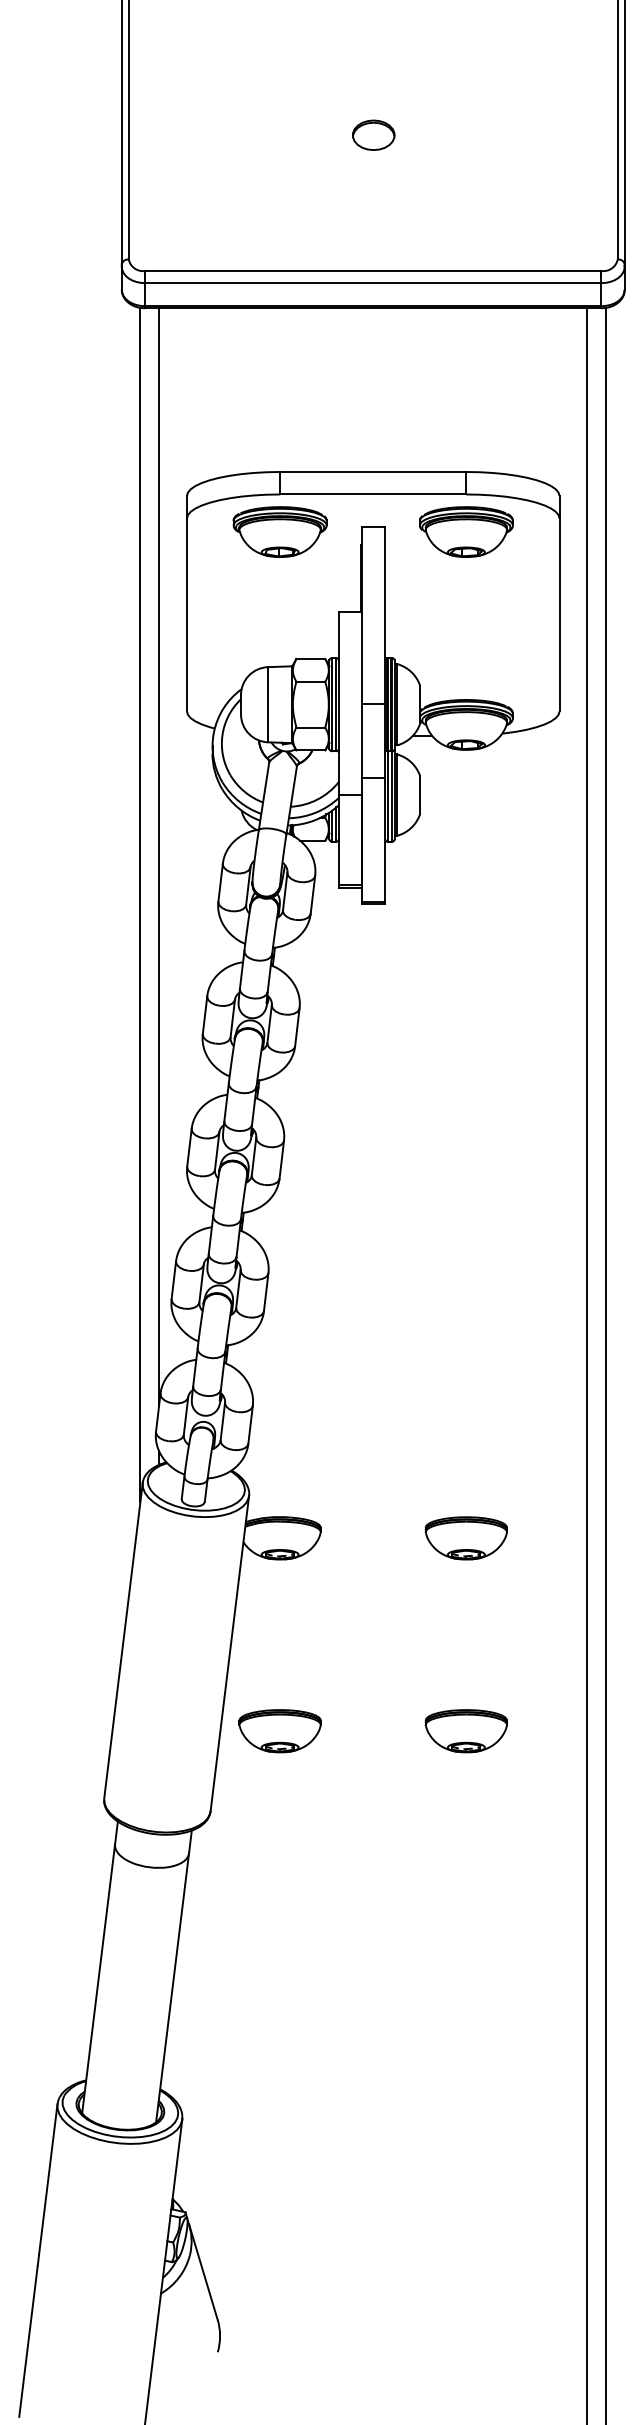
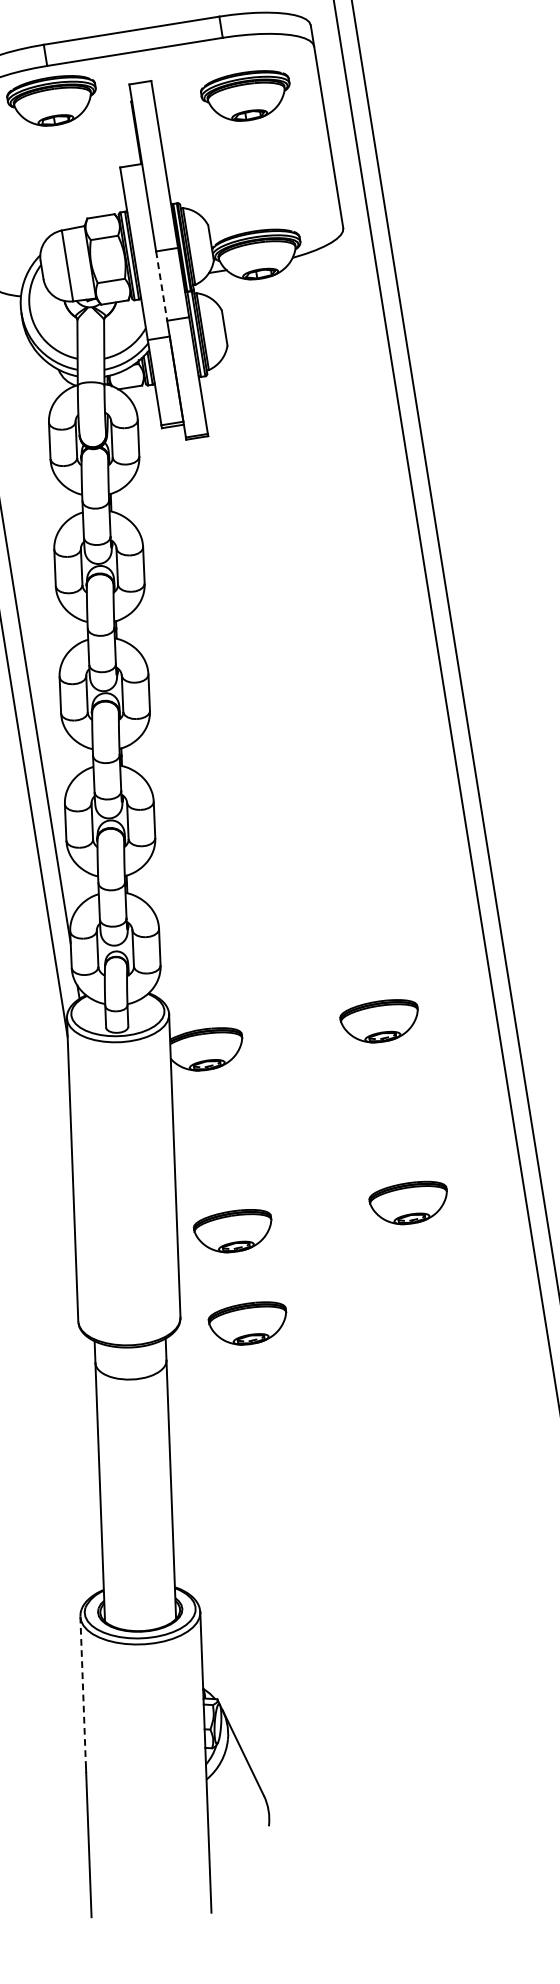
part: (466, 531) -> (246, 95), moved
line: (362, 741) -> (162, 286), solid -> dashed
part: (279, 1829) -> (248, 1324), added
line: (48, 2179) -> (83, 1689), solid -> dashed

